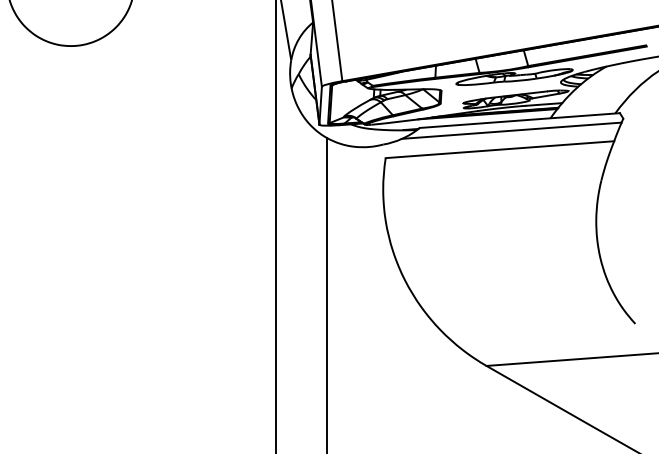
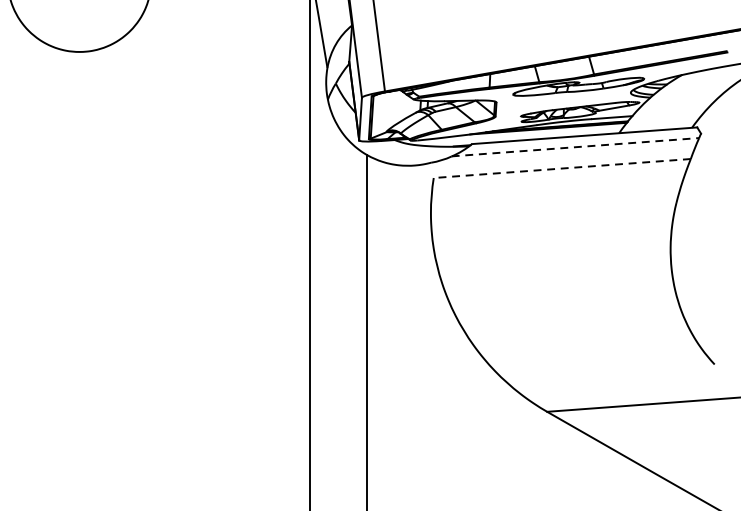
line: (512, 130) -> (576, 146), solid -> dashed
line: (499, 149) -> (561, 168), solid -> dashed

